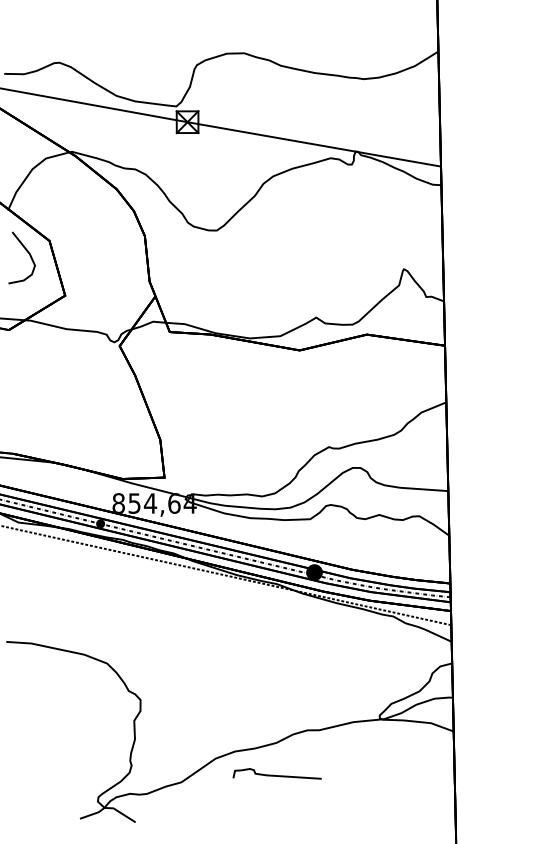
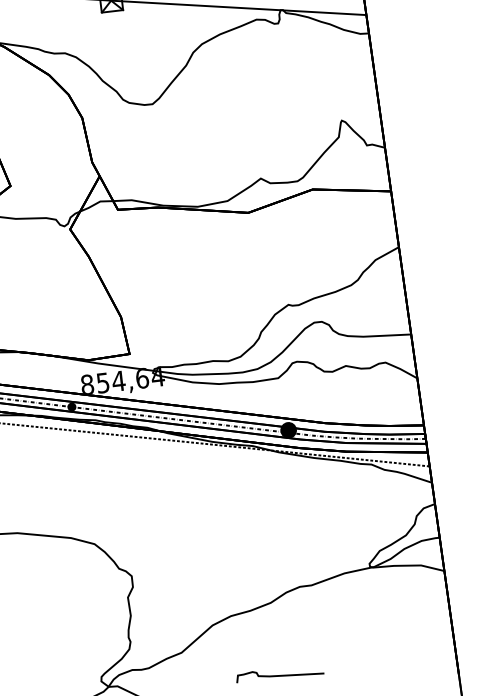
curve: (276, 775) -> (279, 675), moved

